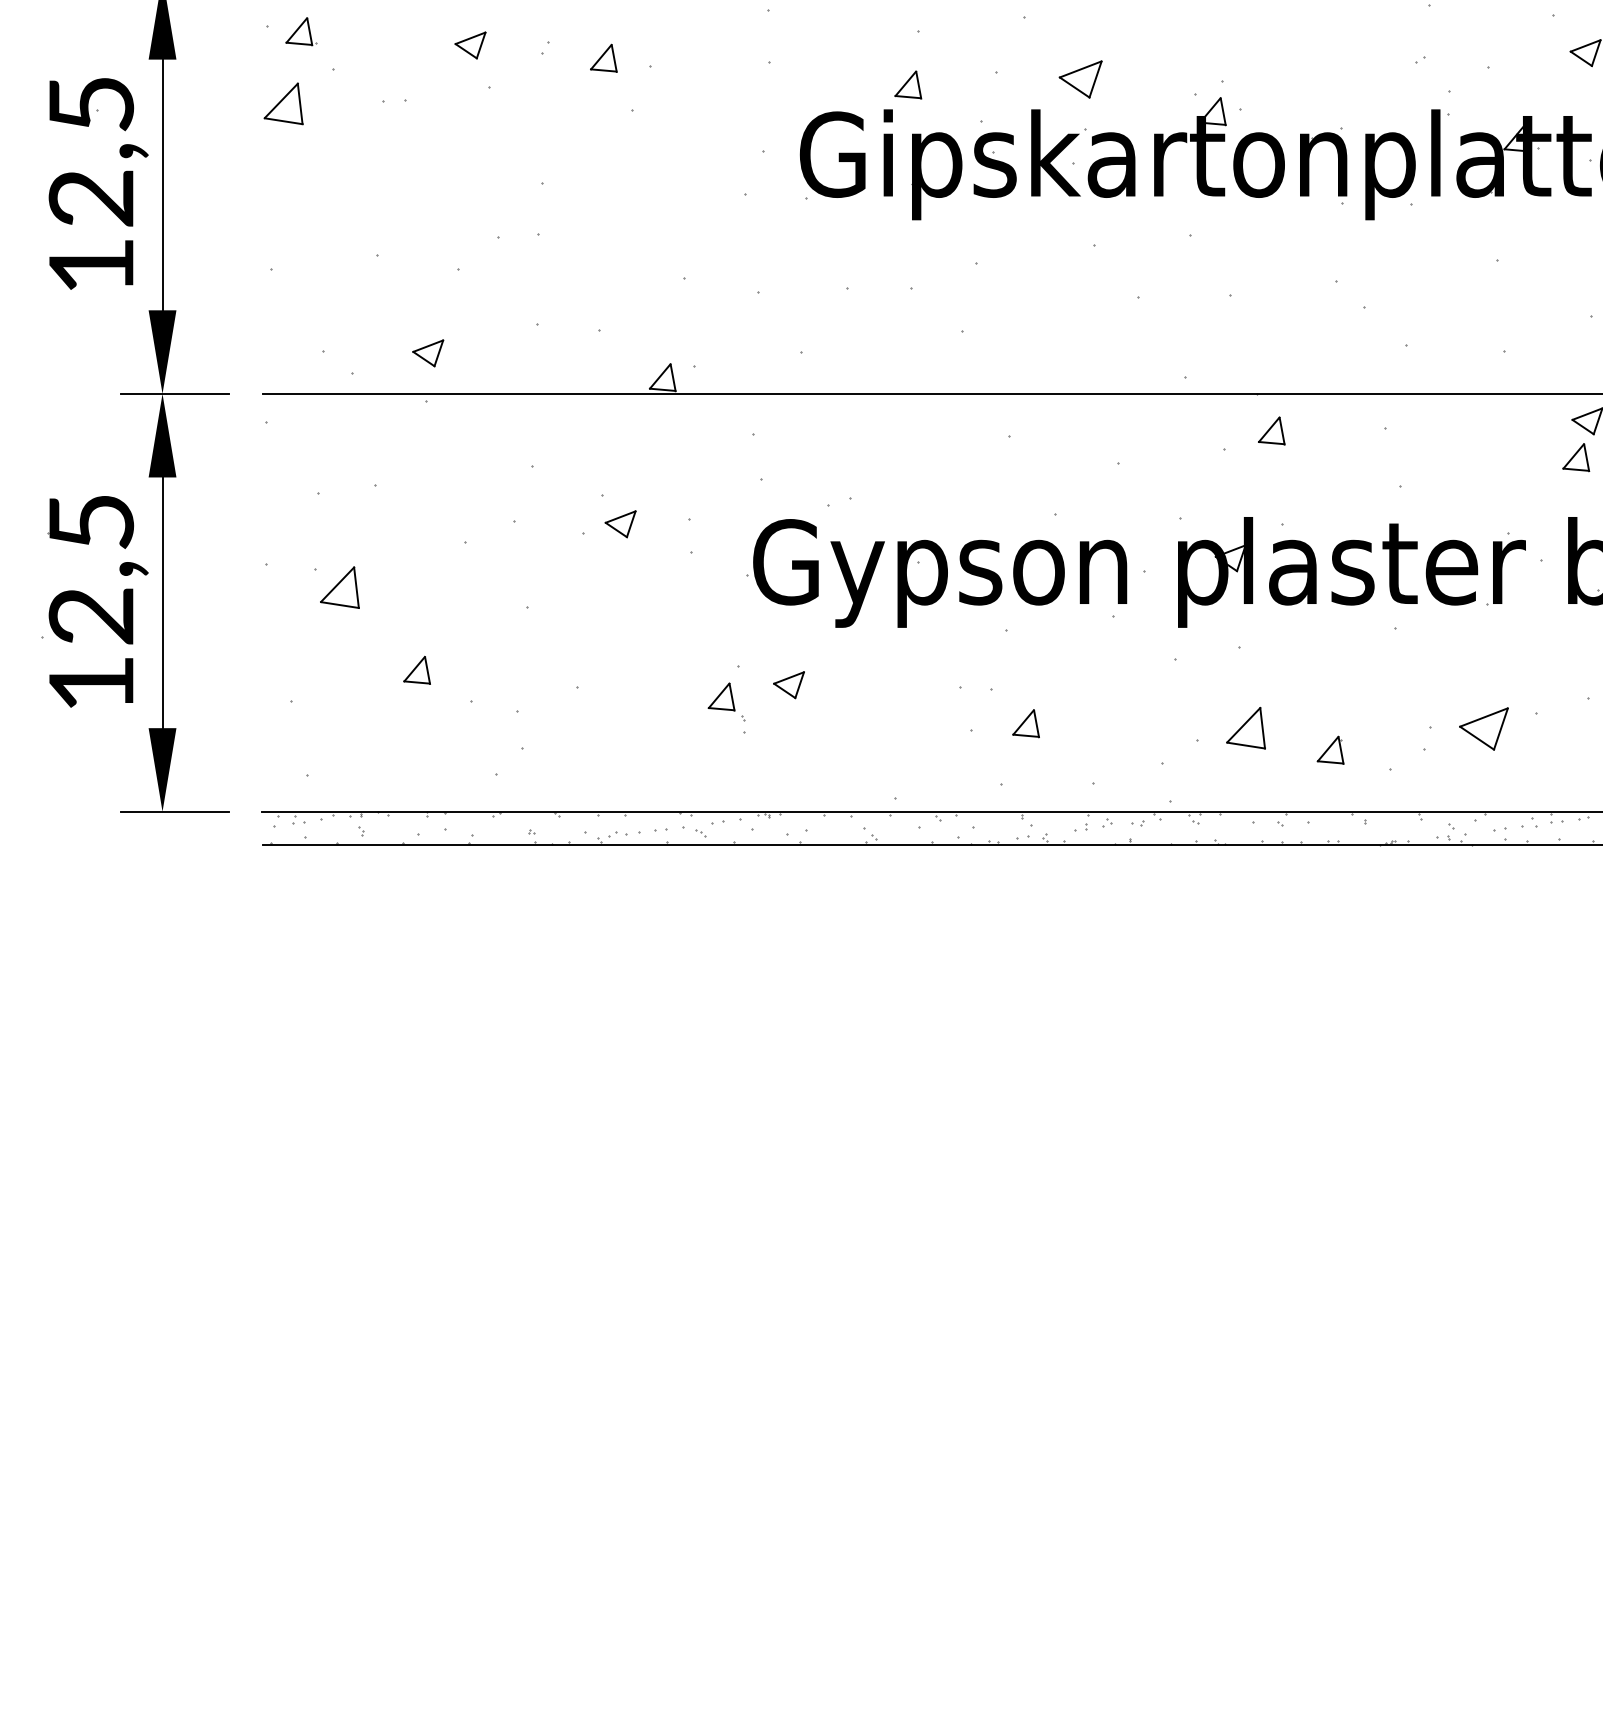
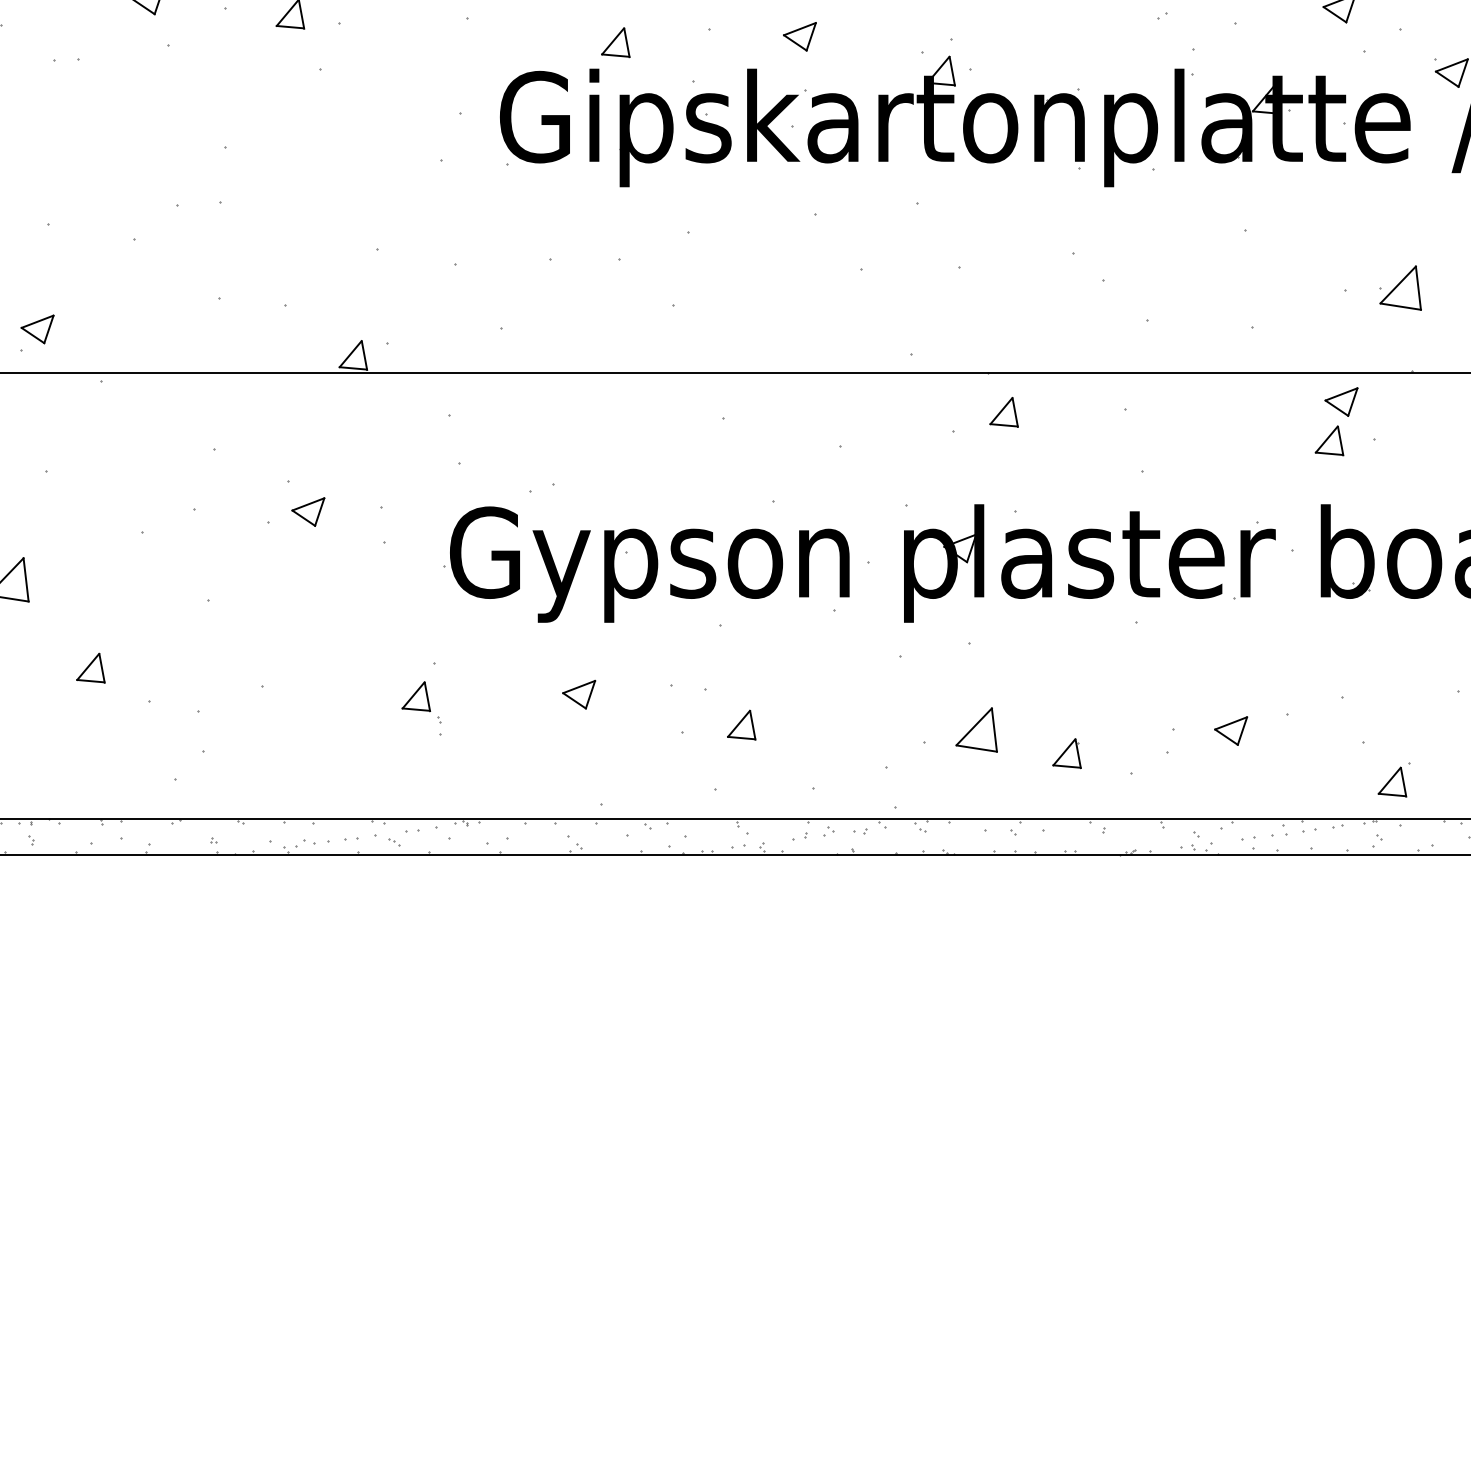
part: (1080, 79) -> (799, 36), size x0.71
part: (428, 353) -> (37, 329), moved
part: (788, 685) -> (578, 695), moved
part: (1484, 729) -> (1231, 731), size x0.62

